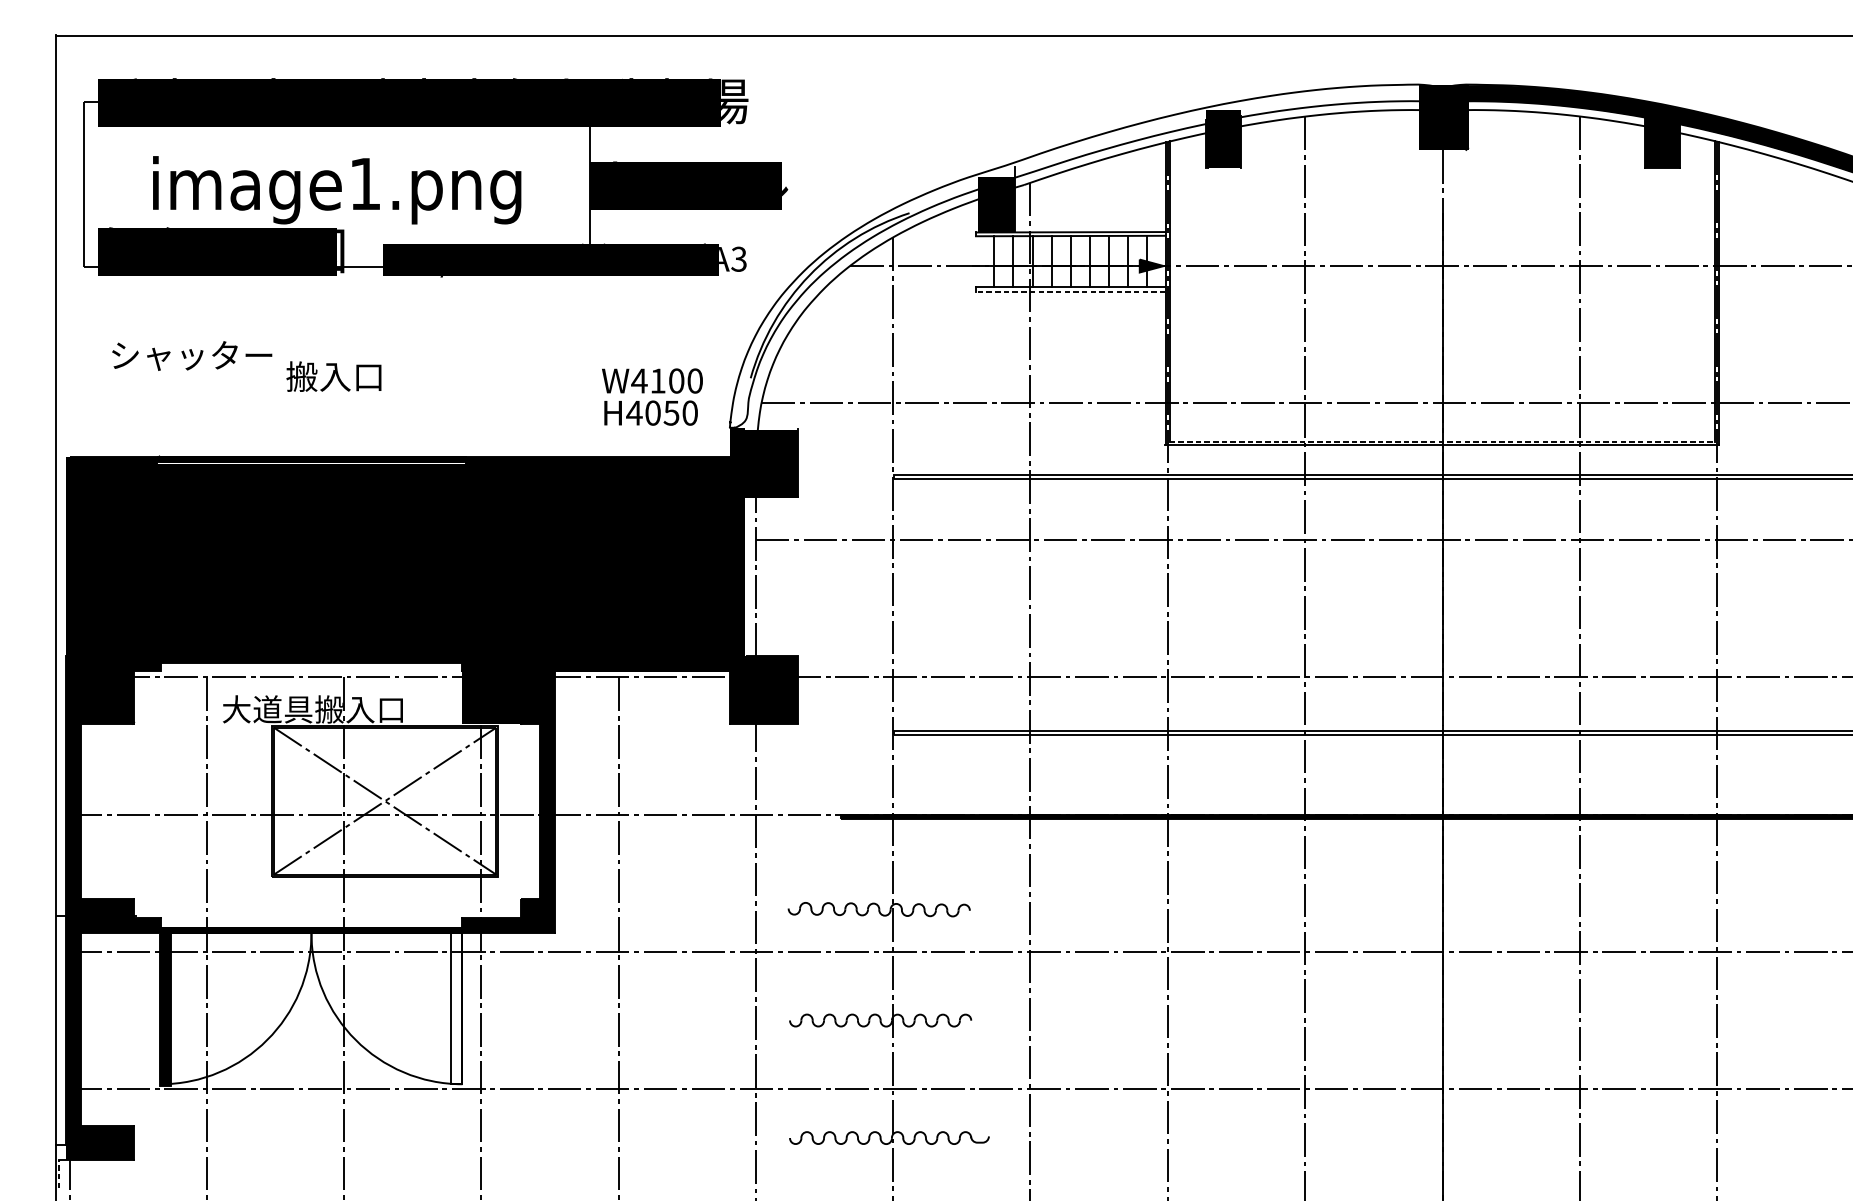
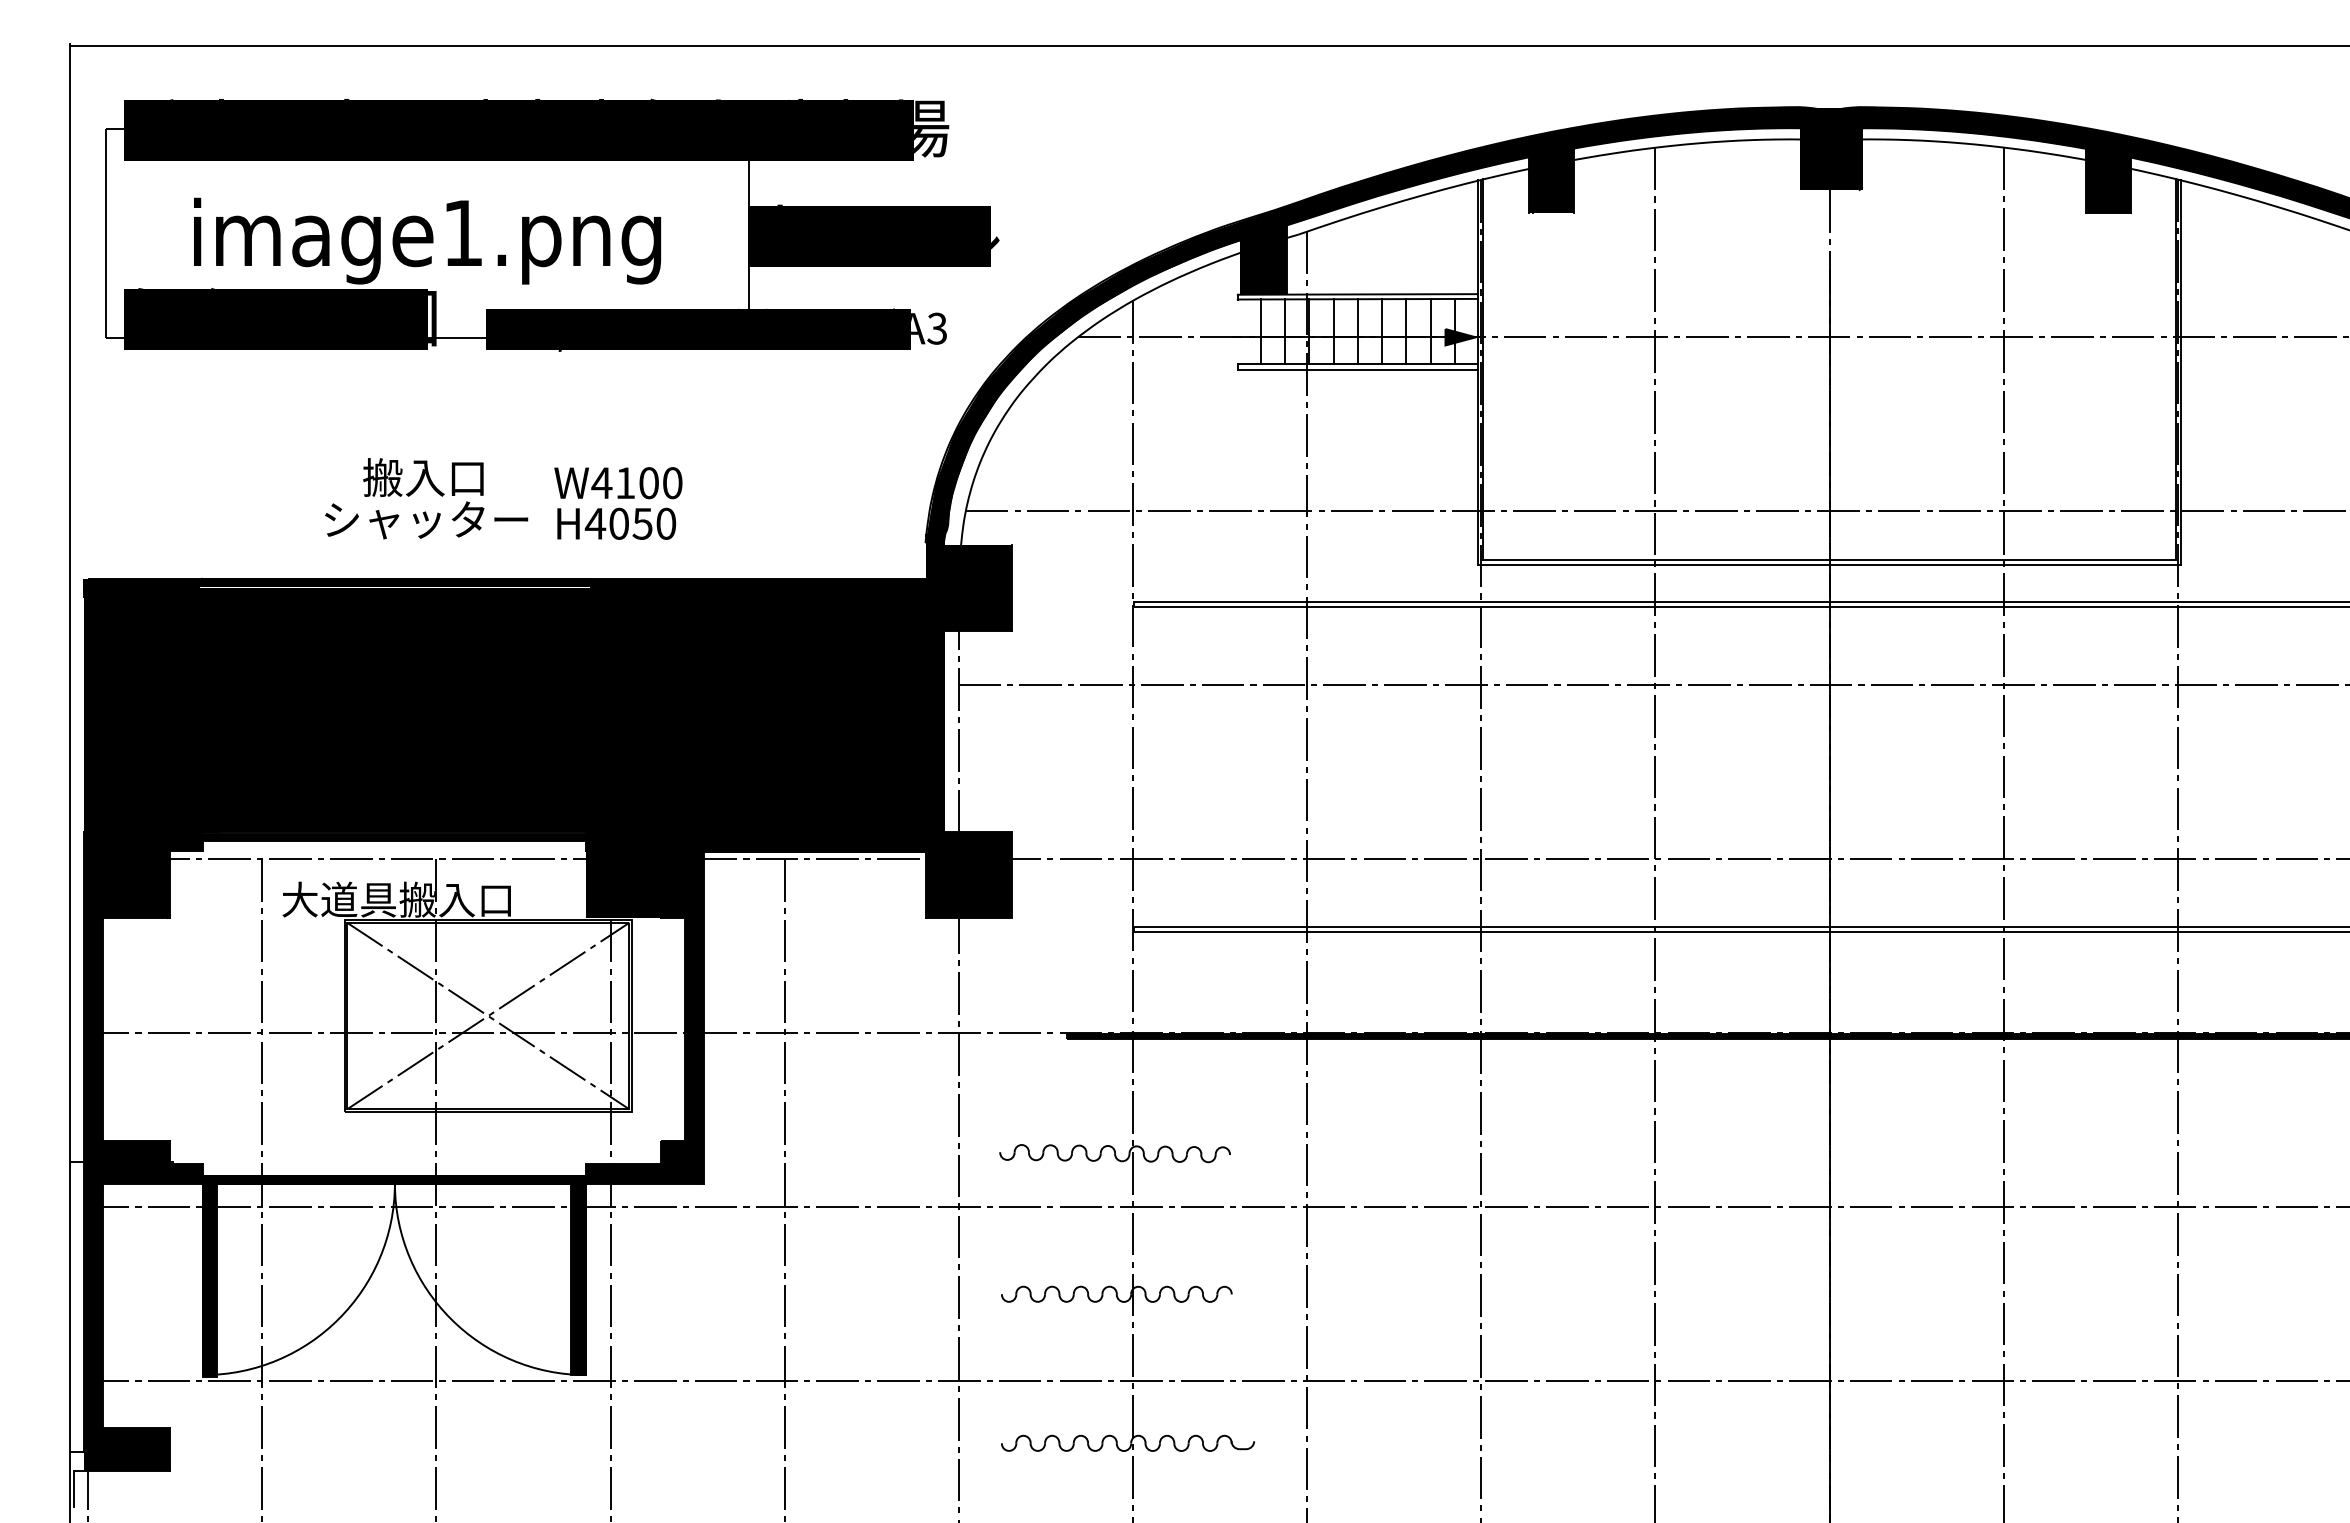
fill: (1086, 255) -> (1377, 324), added
line: (1070, 291) -> (1357, 369), dashed -> solid
text: (192, 356) -> (426, 520), moved
text: (652, 397) -> (618, 503), moved
line: (1442, 442) -> (1829, 560), dashed -> solid
fill: (456, 1008) -> (578, 1279), added
line: (58, 1173) -> (74, 1488), dashed -> solid

